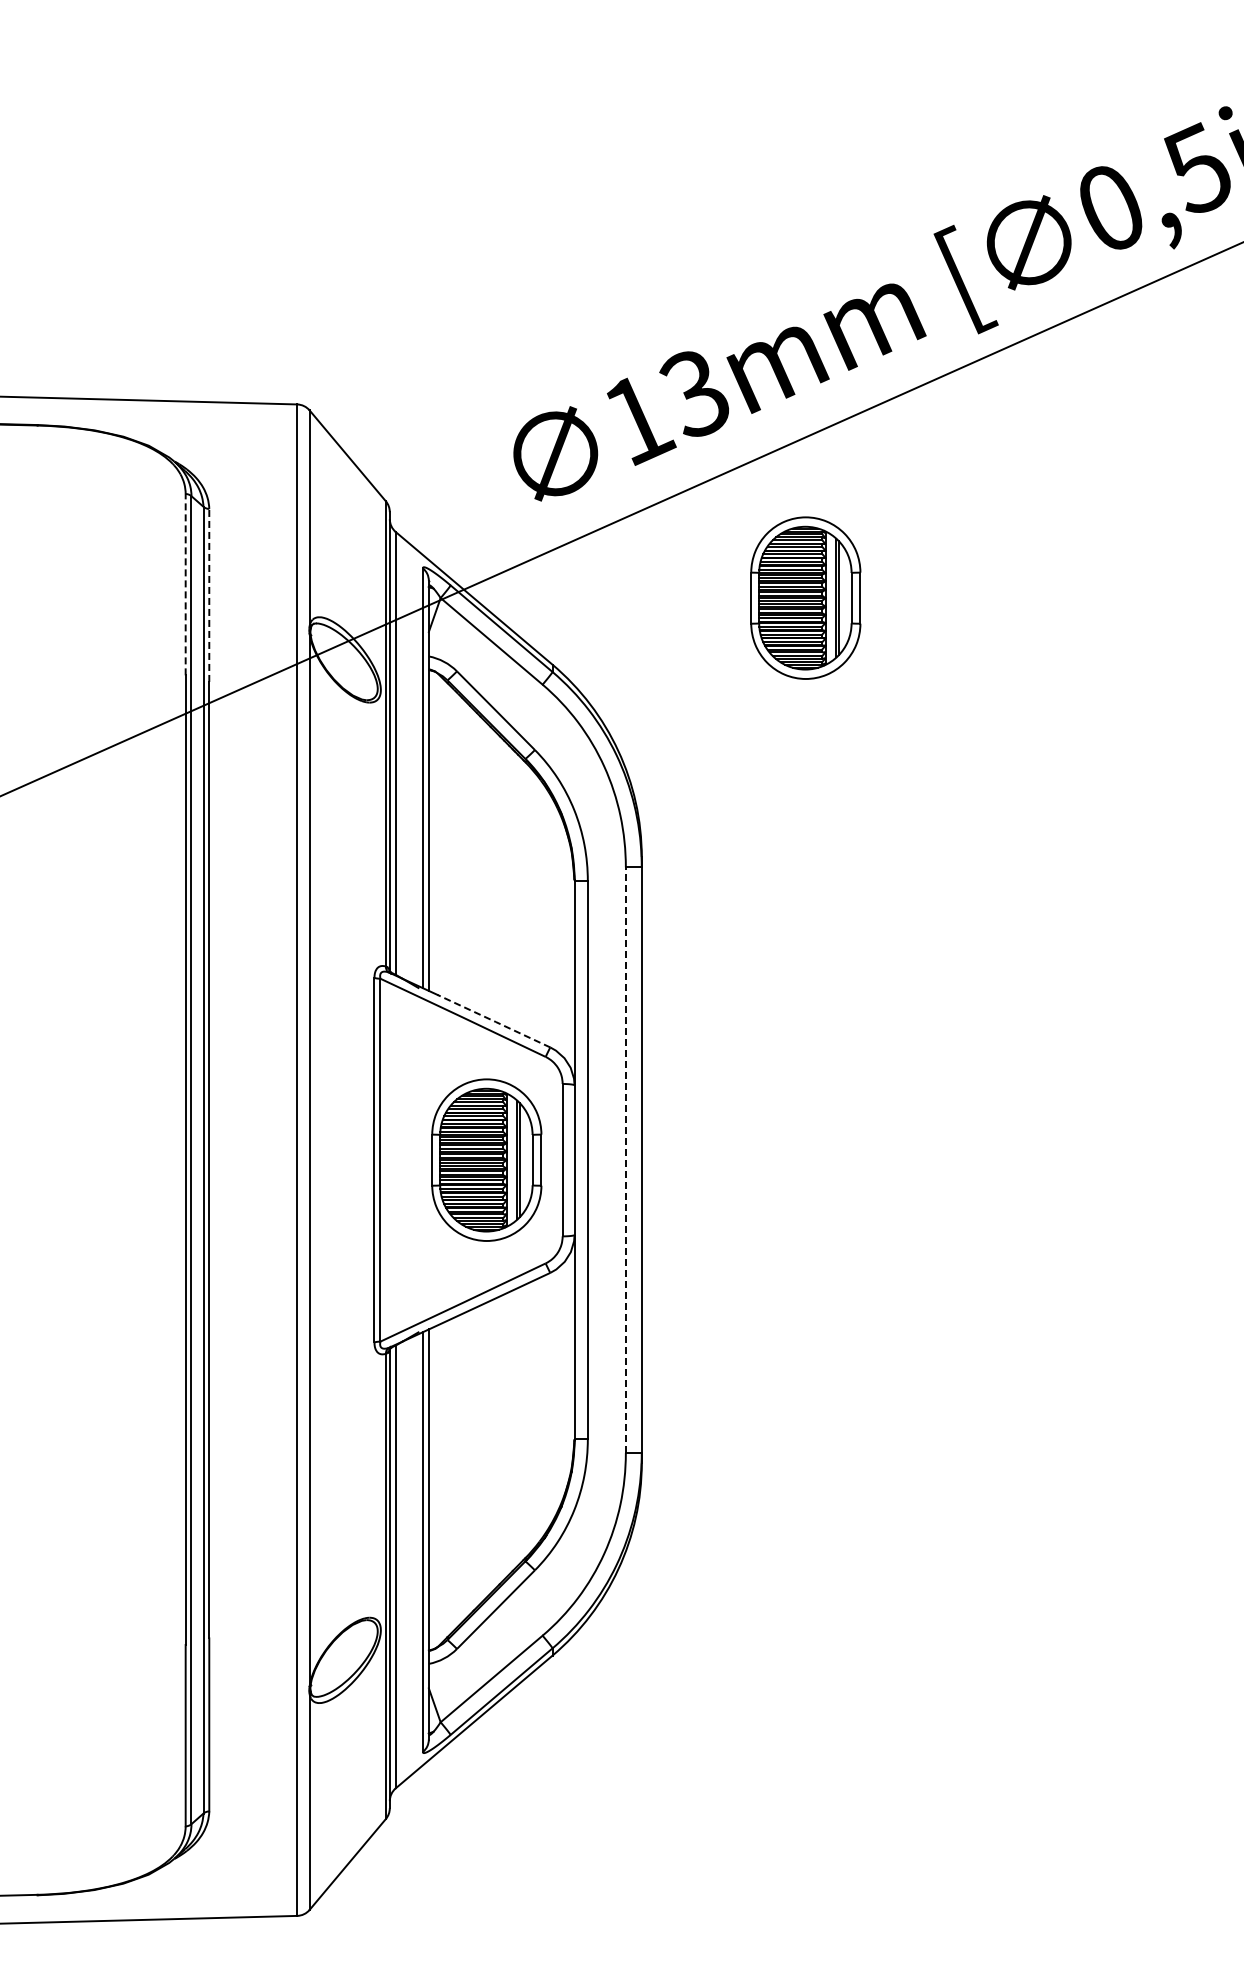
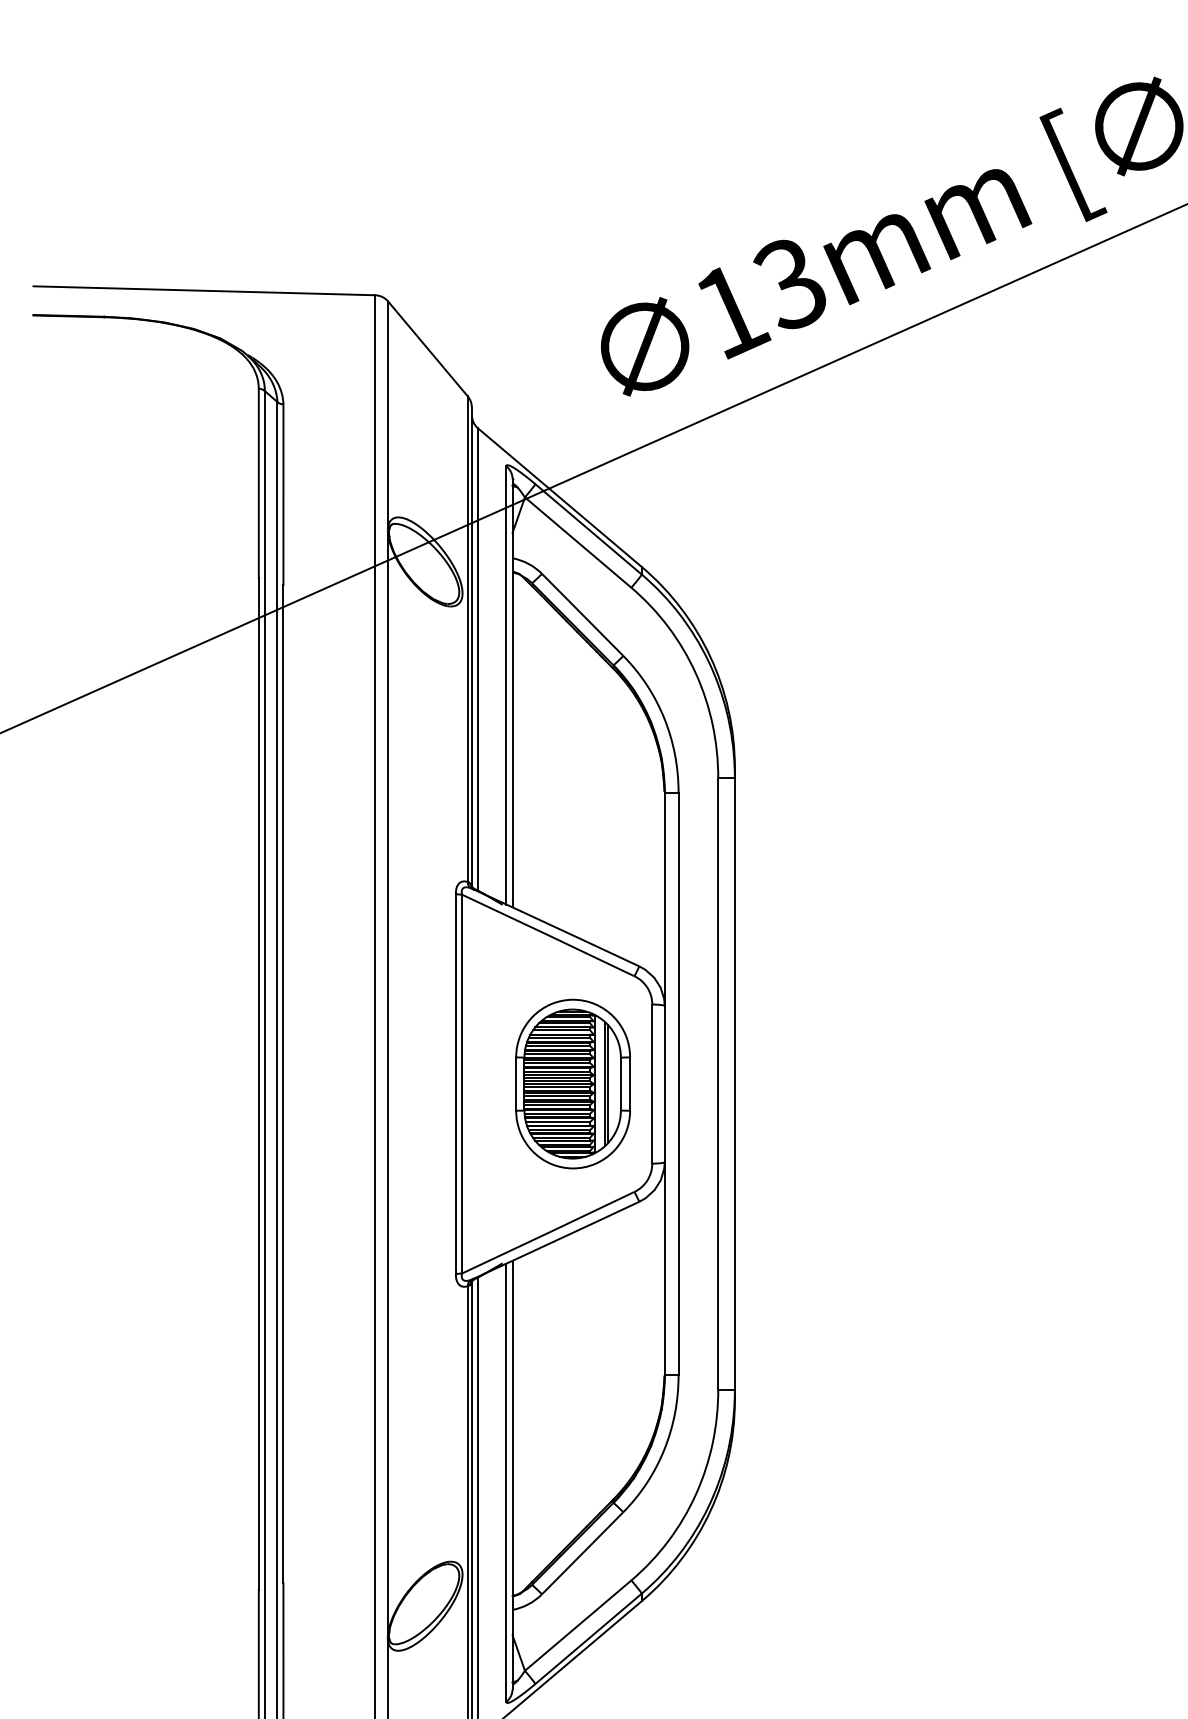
line: (185, 584) -> (258, 483), dashed -> solid
line: (209, 595) -> (283, 494), dashed -> solid
part: (805, 597) -> (905, 496), removed
line: (494, 1021) -> (581, 939), dashed -> solid
line: (625, 1160) -> (717, 1084), dashed -> solid

